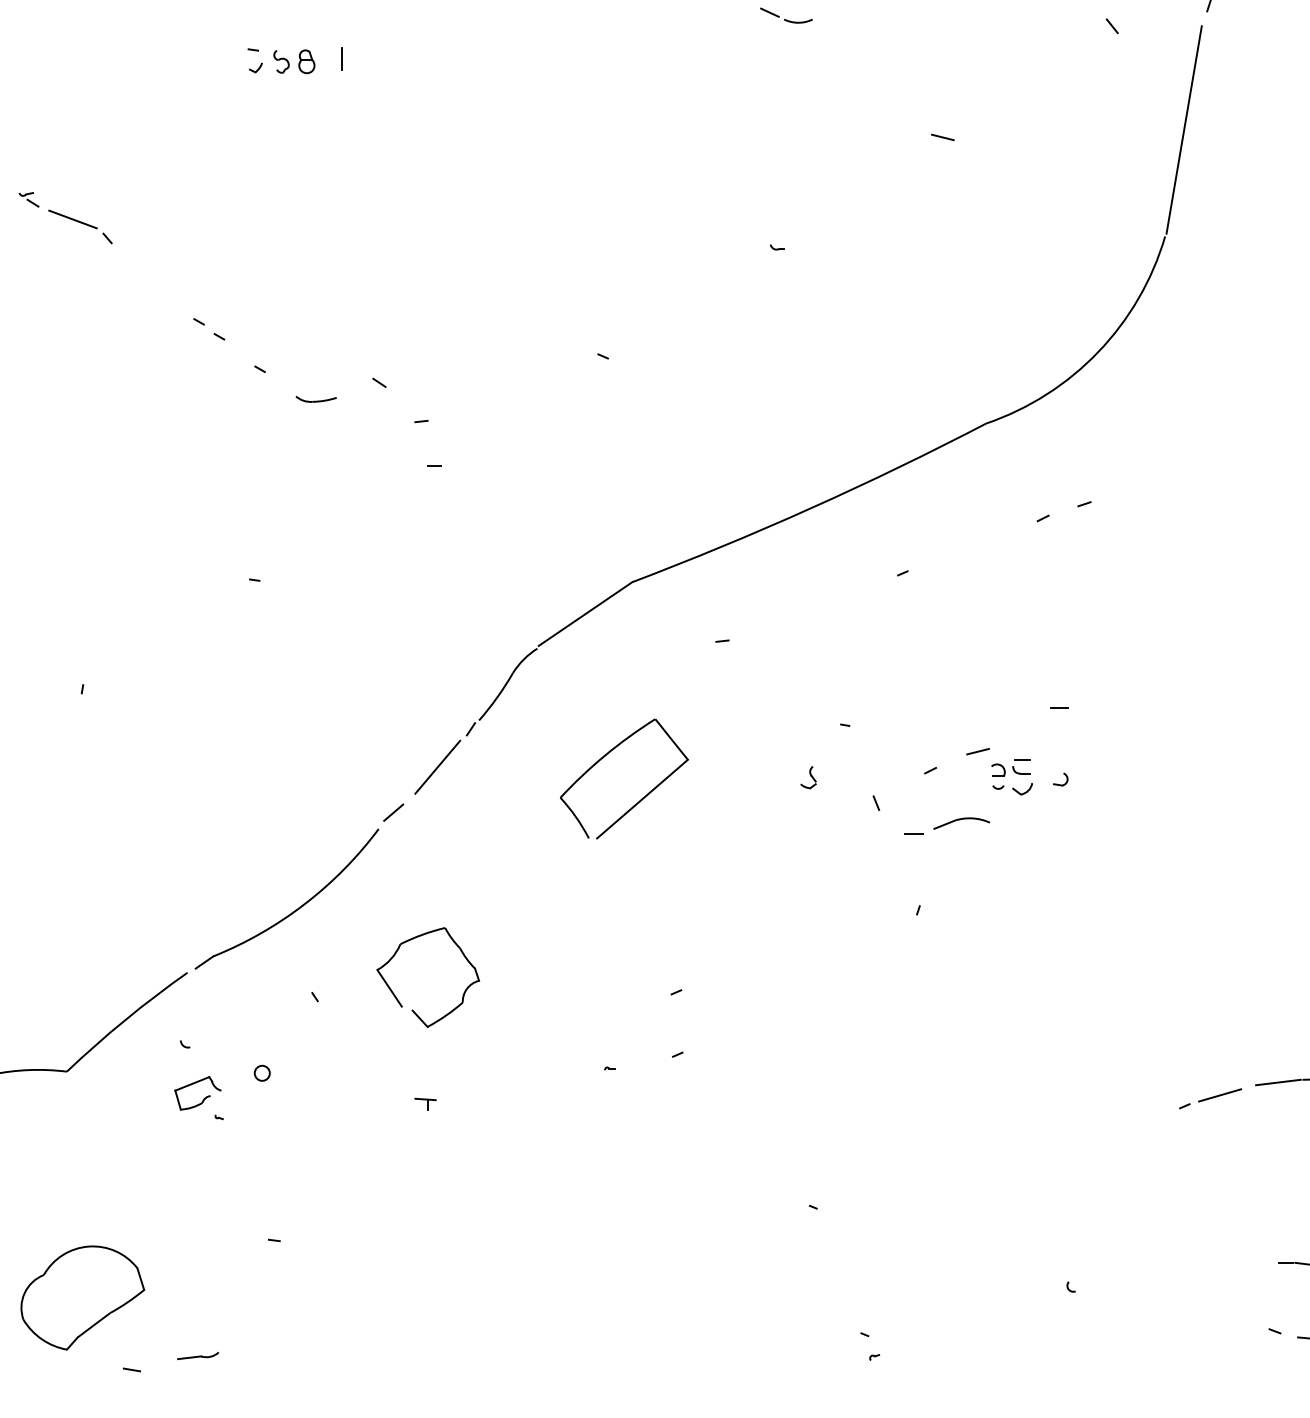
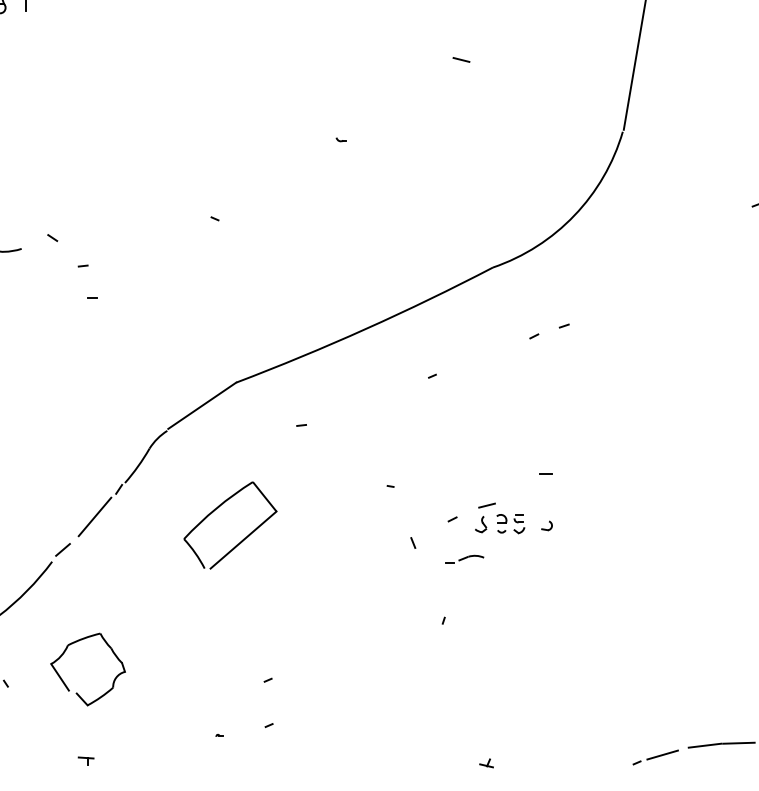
part: (808, 777) -> (480, 524), moved
part: (1022, 777) -> (519, 524), size x0.71
part: (947, 824) -> (464, 558), size x0.62
part: (977, 1106) -> (486, 763), added

